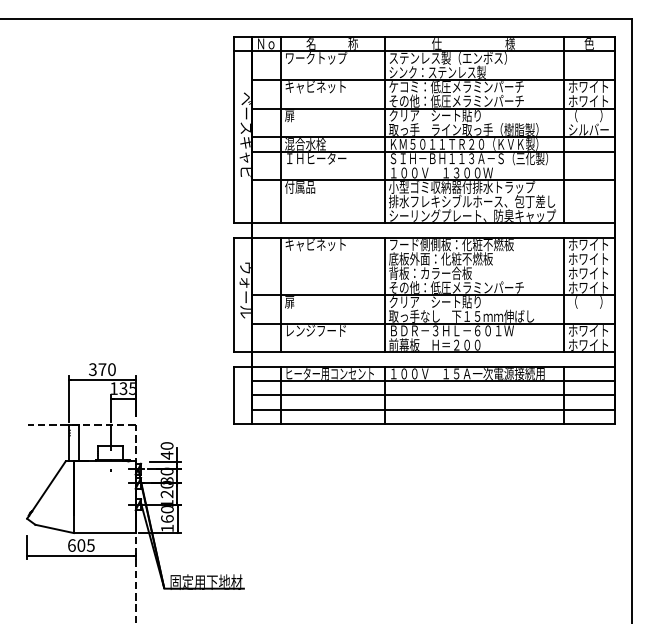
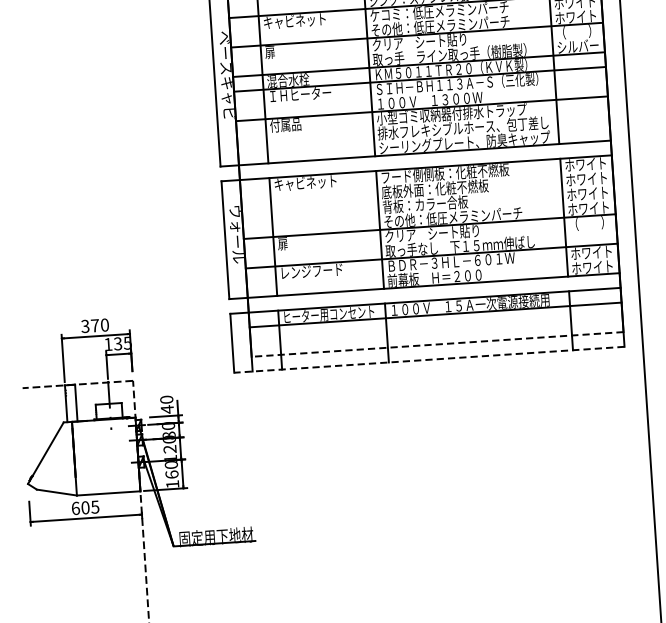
line: (433, 395) -> (436, 329), removed
line: (432, 409) -> (436, 344), solid -> dashed
line: (423, 424) -> (428, 360), solid -> dashed

